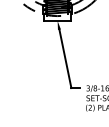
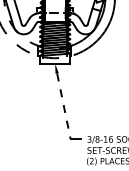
line: (65, 59) -> (63, 106), solid -> dashed

